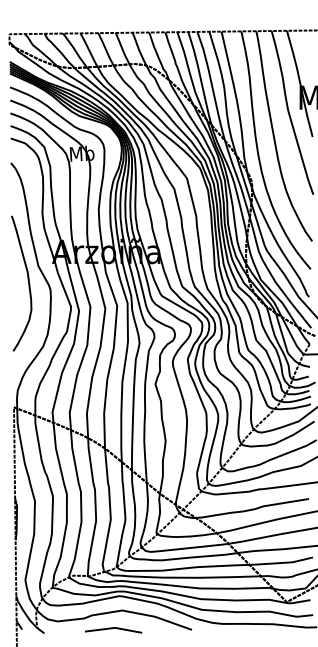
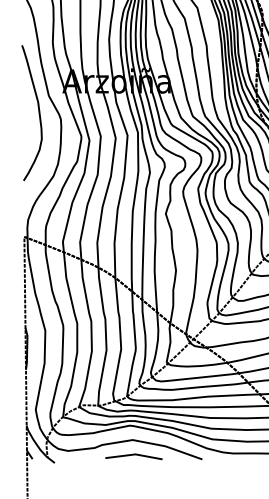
line: (112, 629) -> (132, 456), moved

